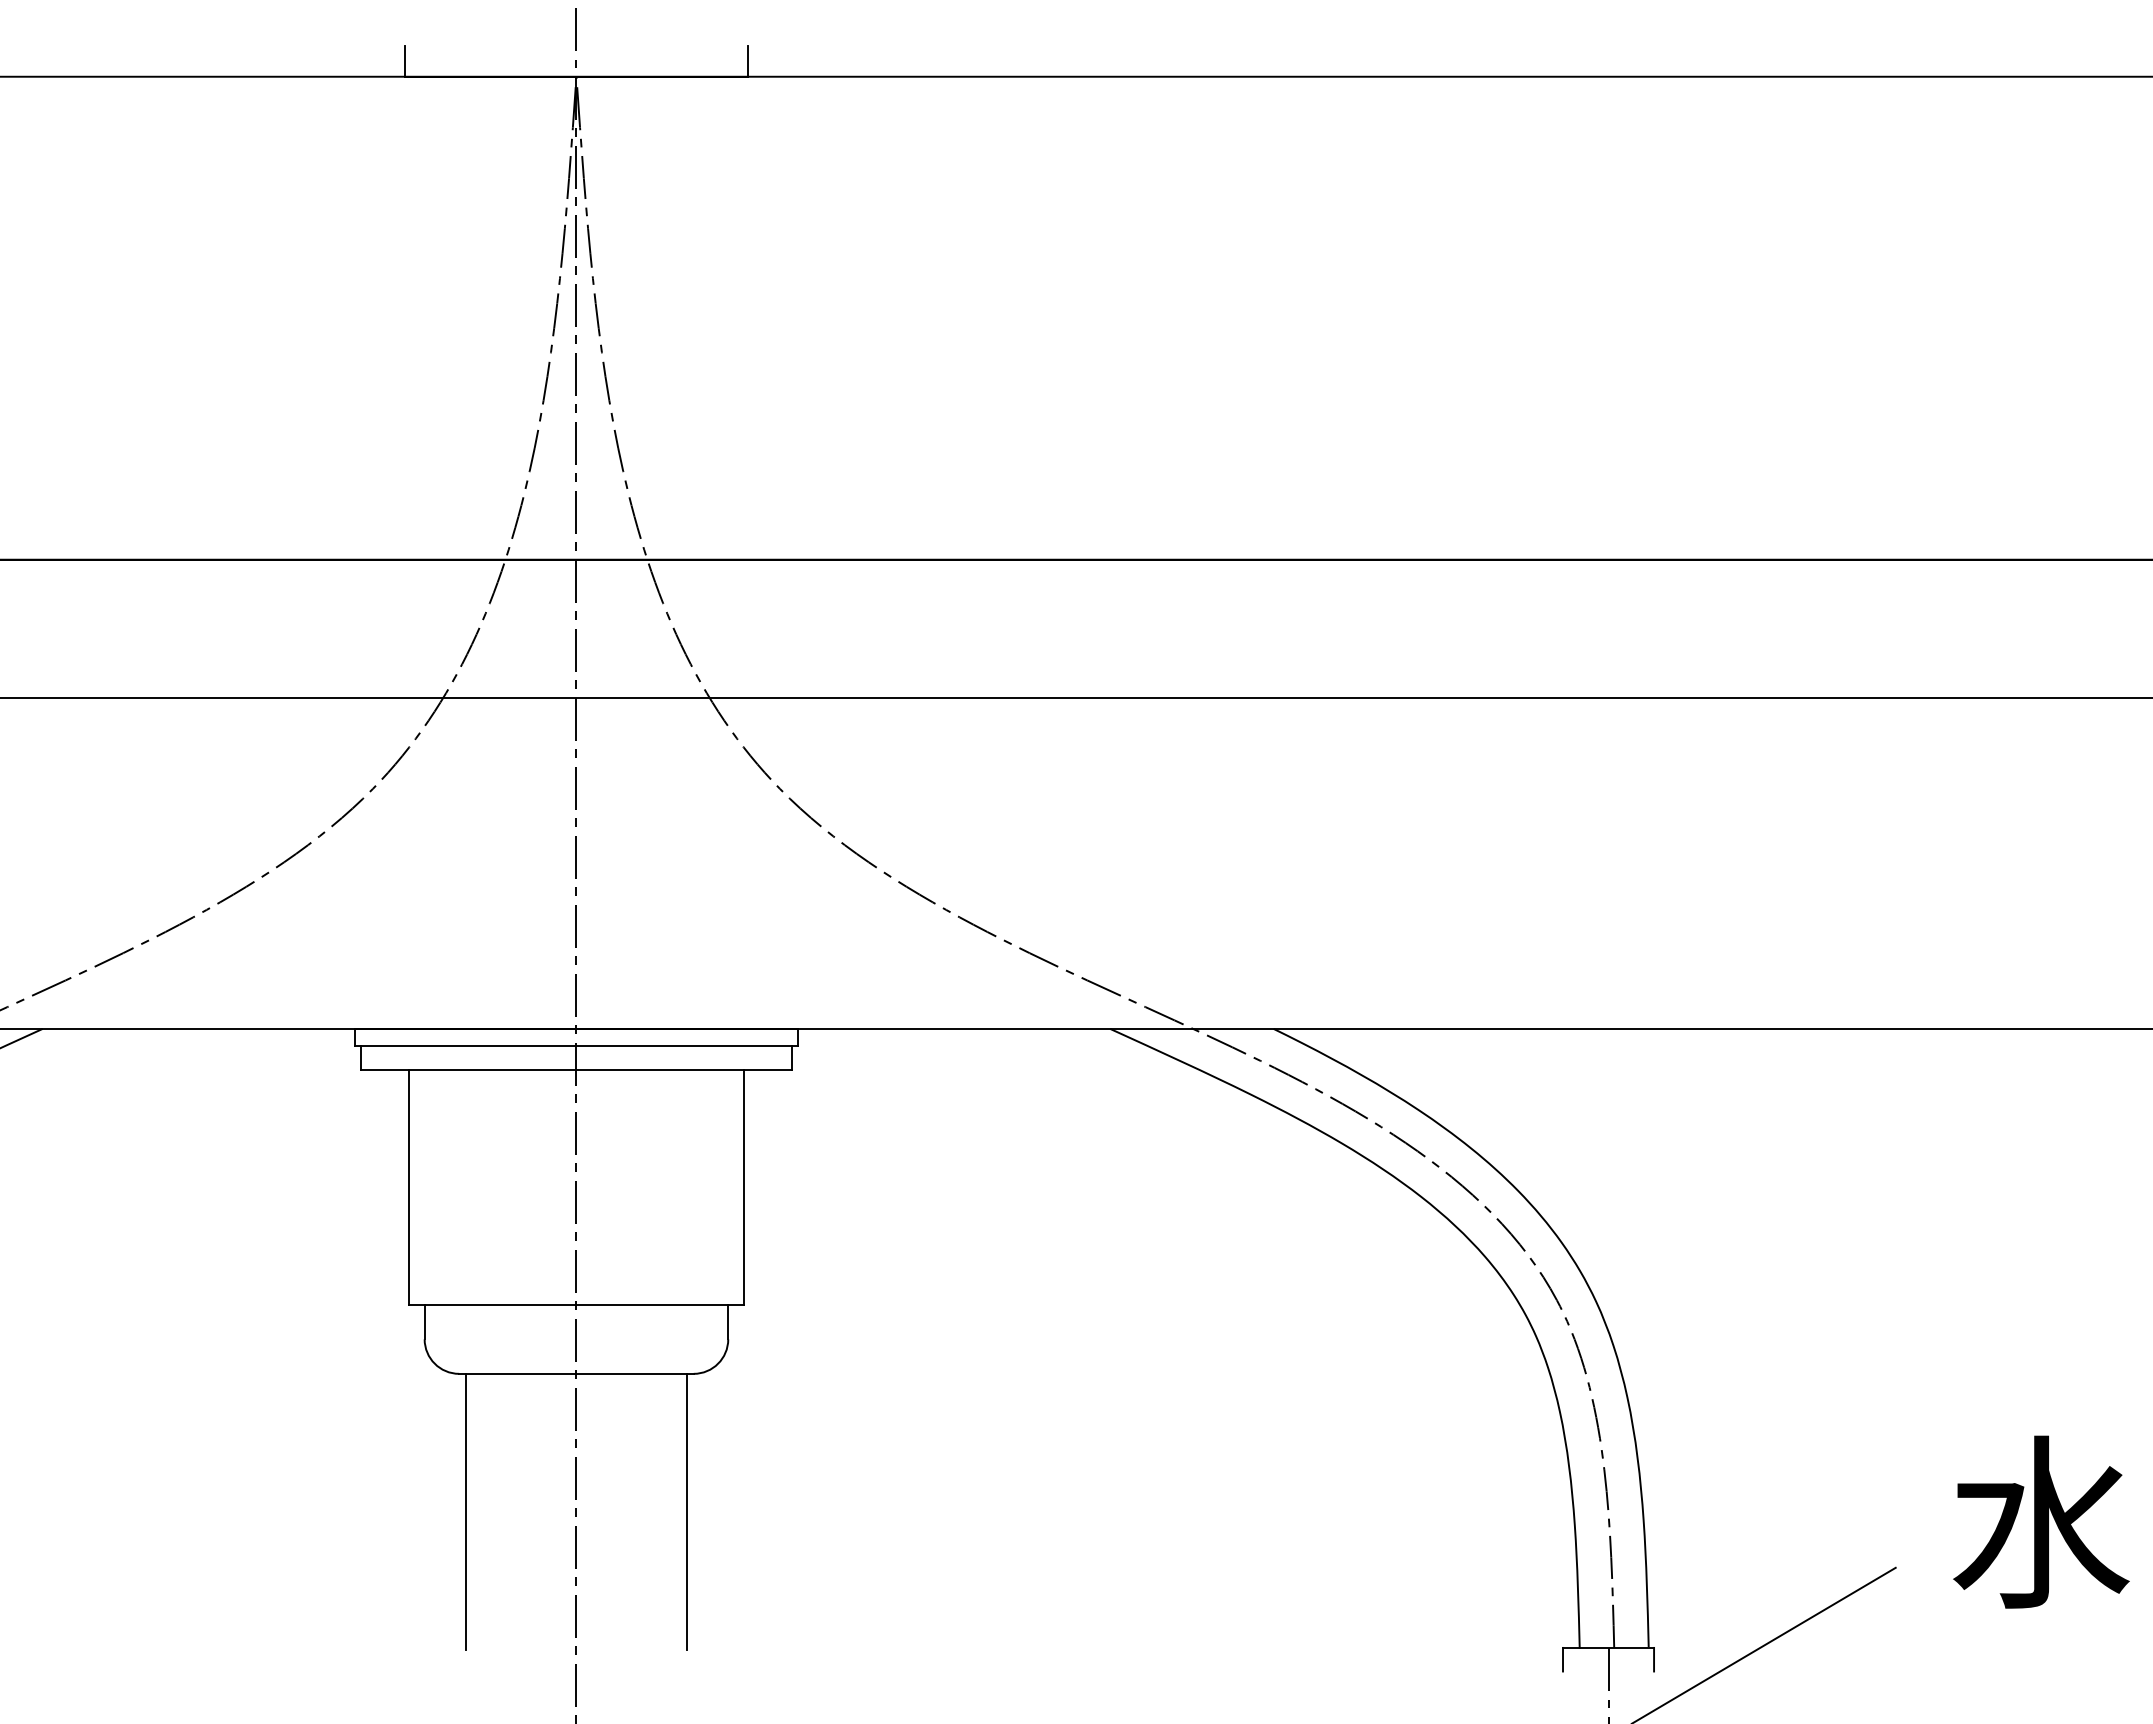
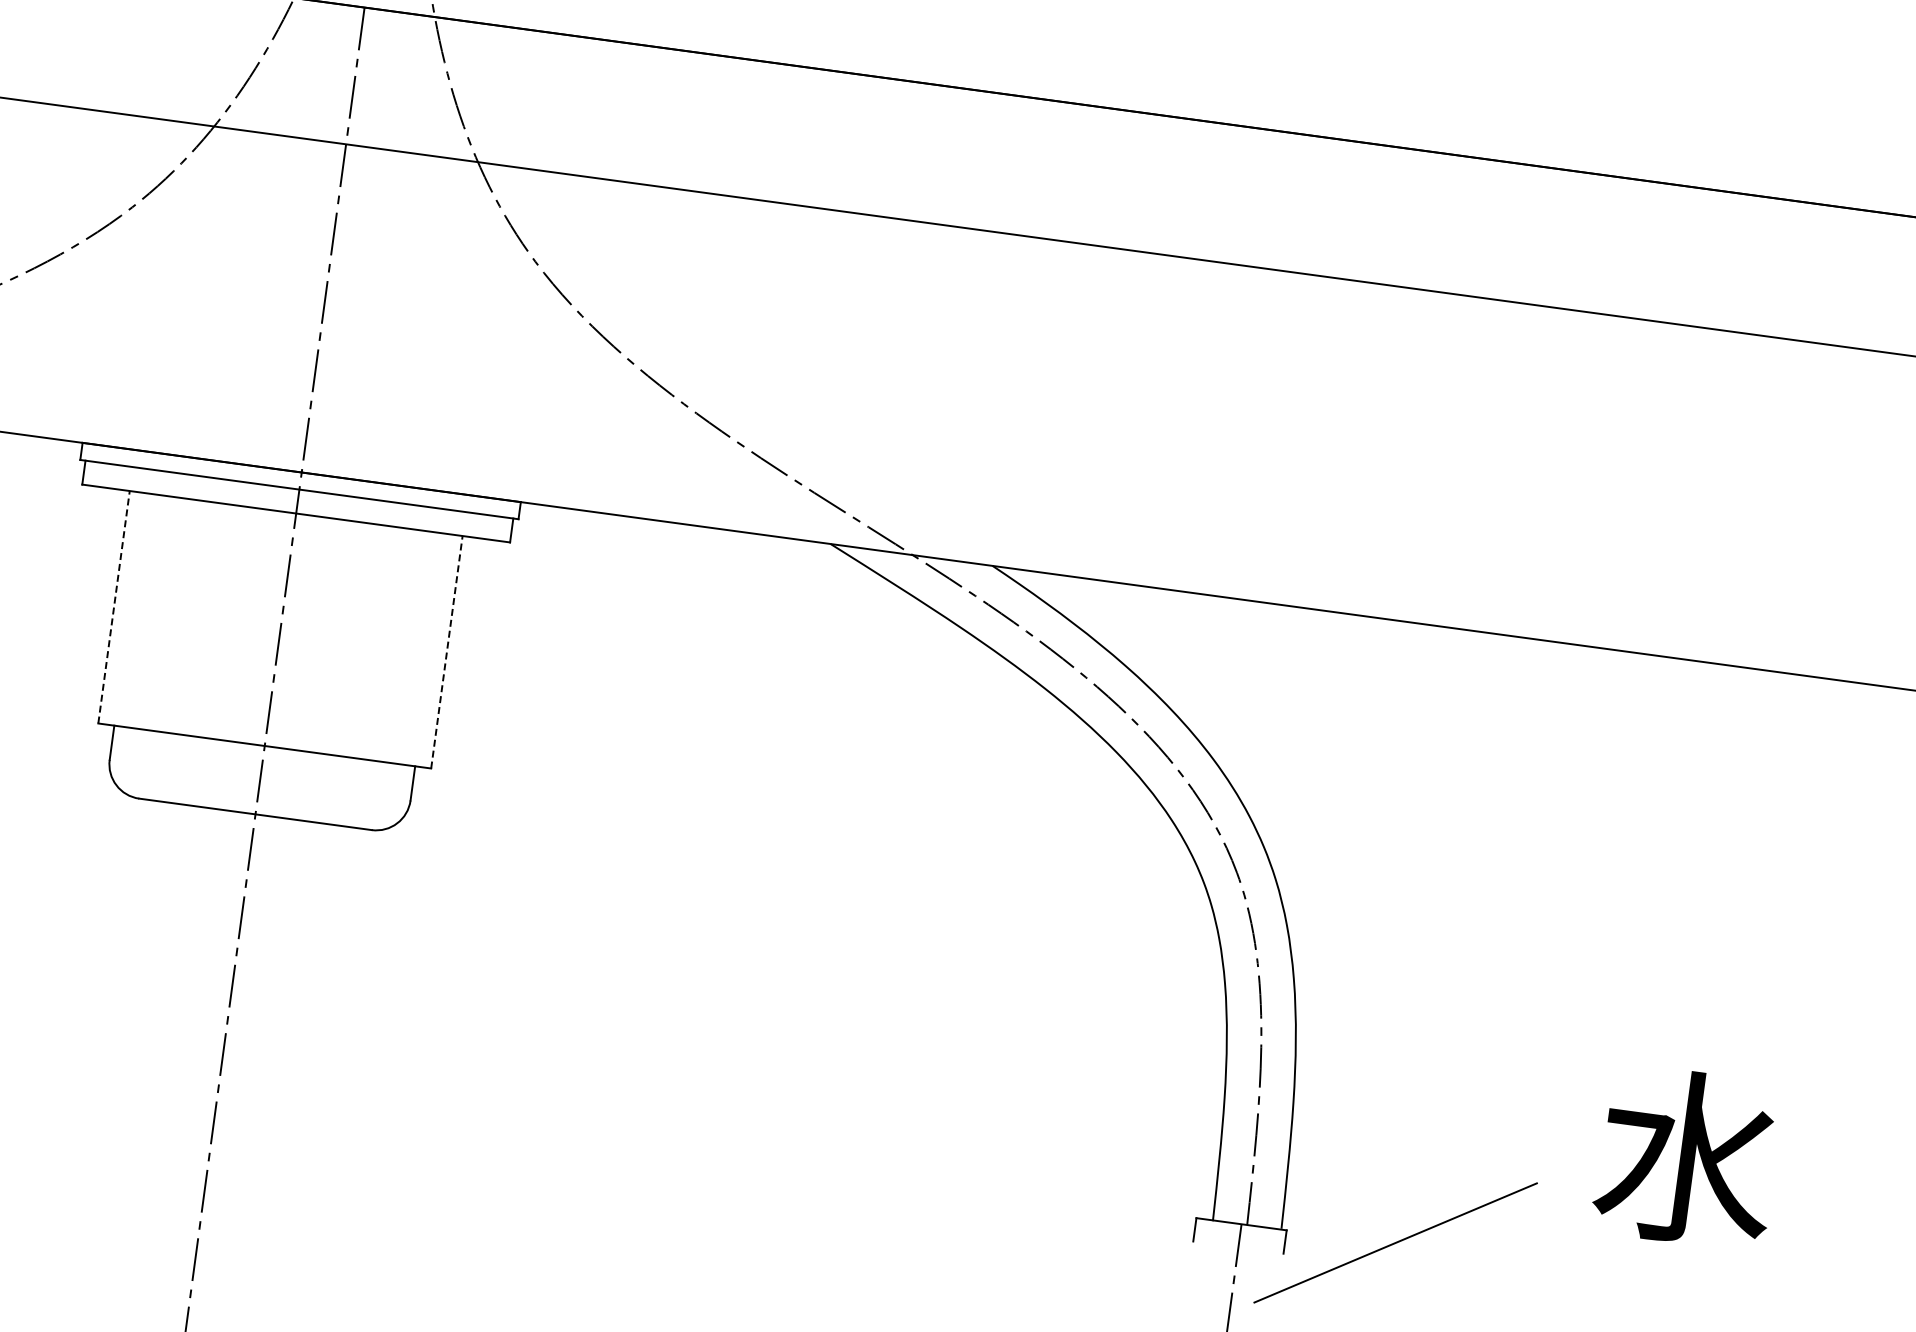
line: (408, 1187) -> (114, 607), solid -> dashed
line: (744, 1187) -> (447, 652), solid -> dashed
line: (466, 1511) -> (128, 936), removed
line: (686, 1511) -> (346, 965), removed

